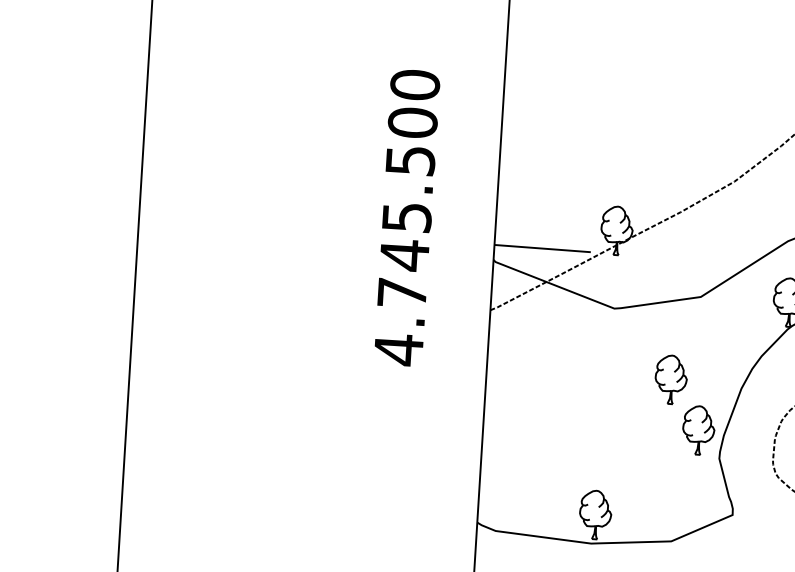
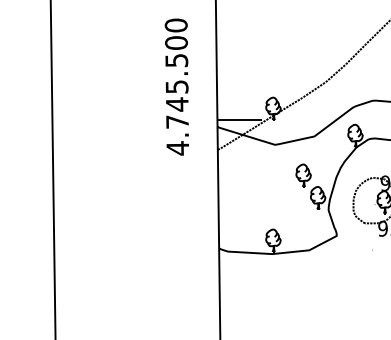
text: (405, 216) -> (176, 86), moved

